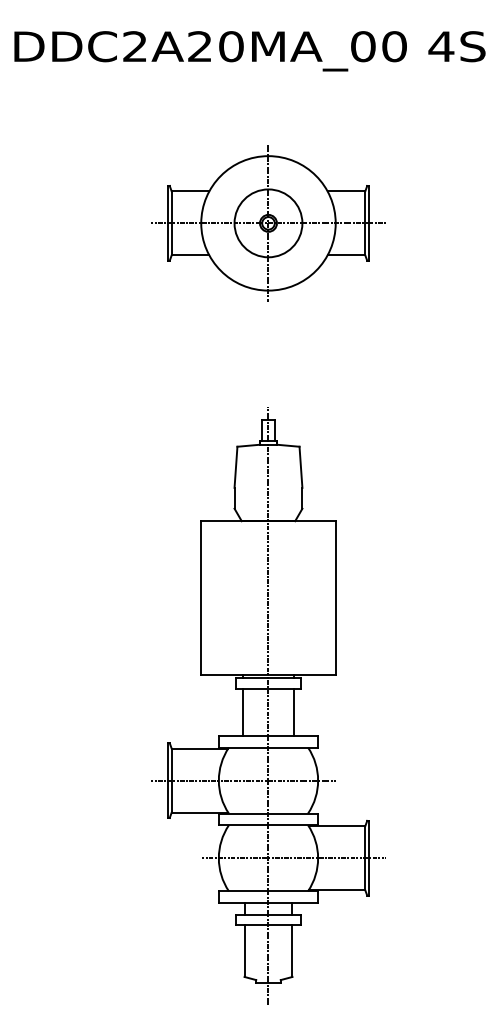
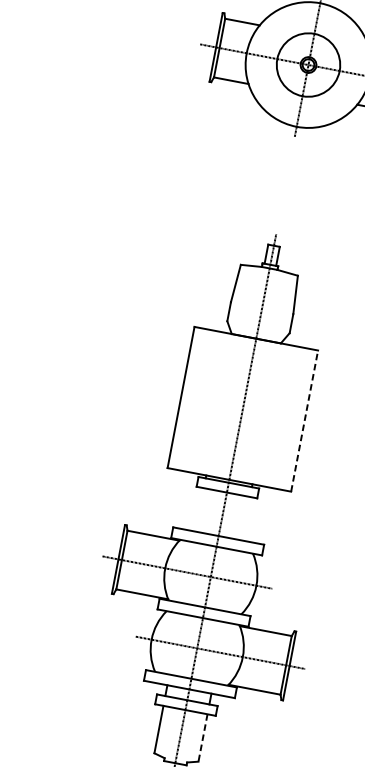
line: (335, 598) -> (304, 421), solid -> dashed
line: (243, 711) -> (200, 509), removed
line: (293, 711) -> (245, 517), removed
line: (292, 951) -> (202, 738), solid -> dashed

